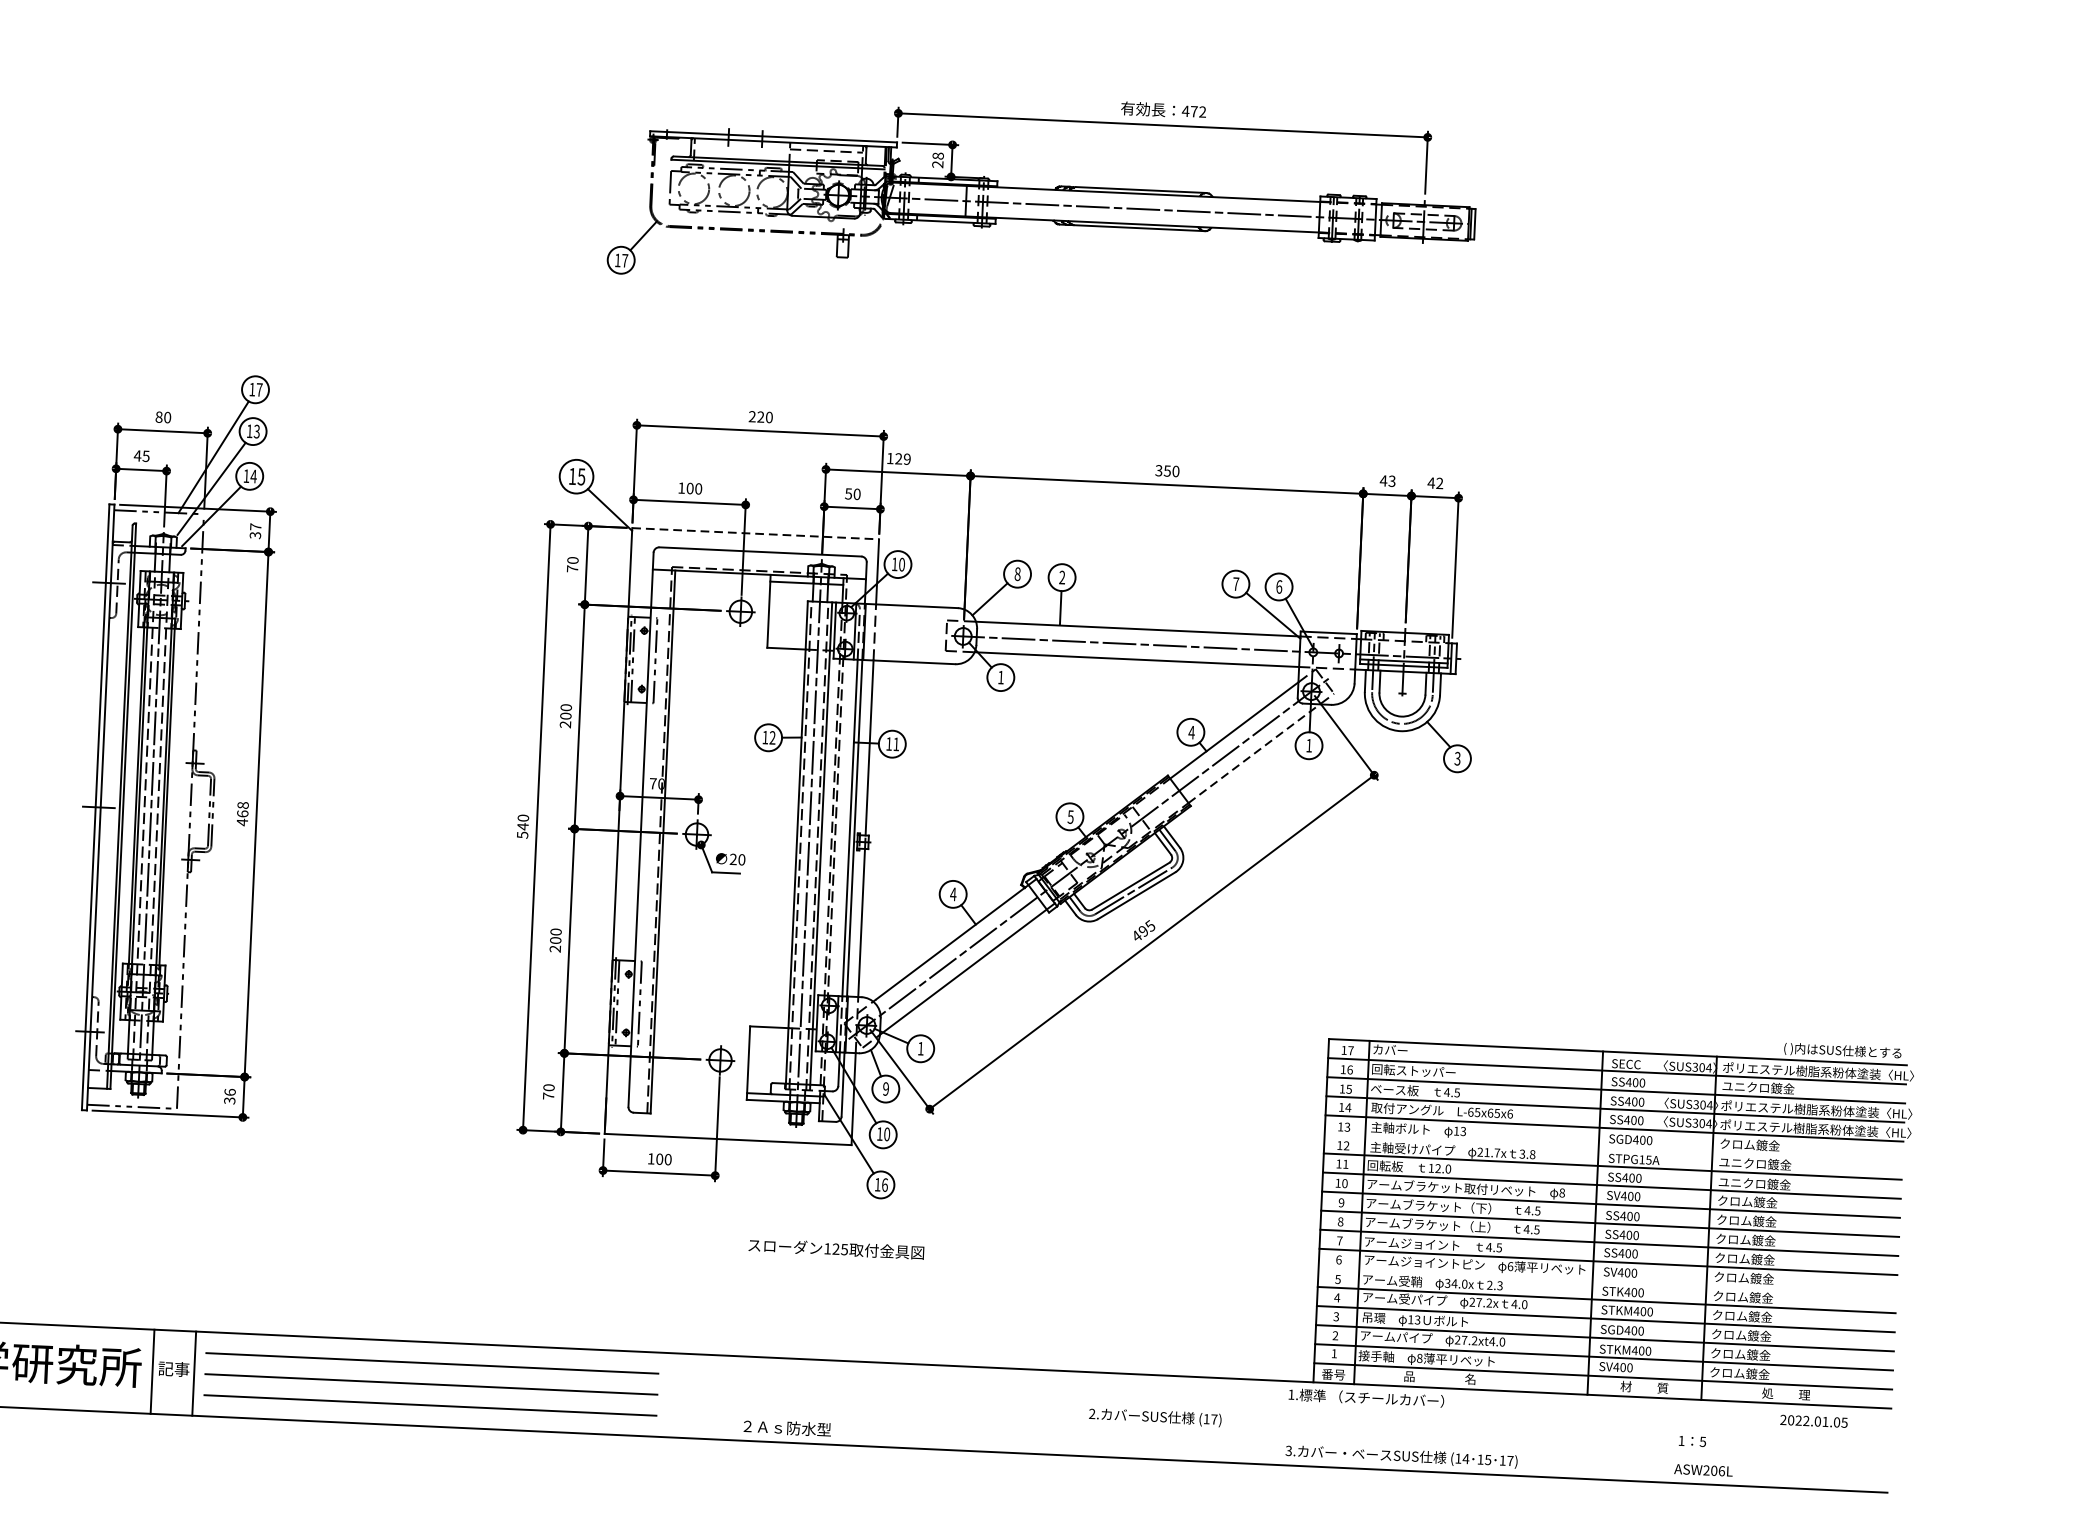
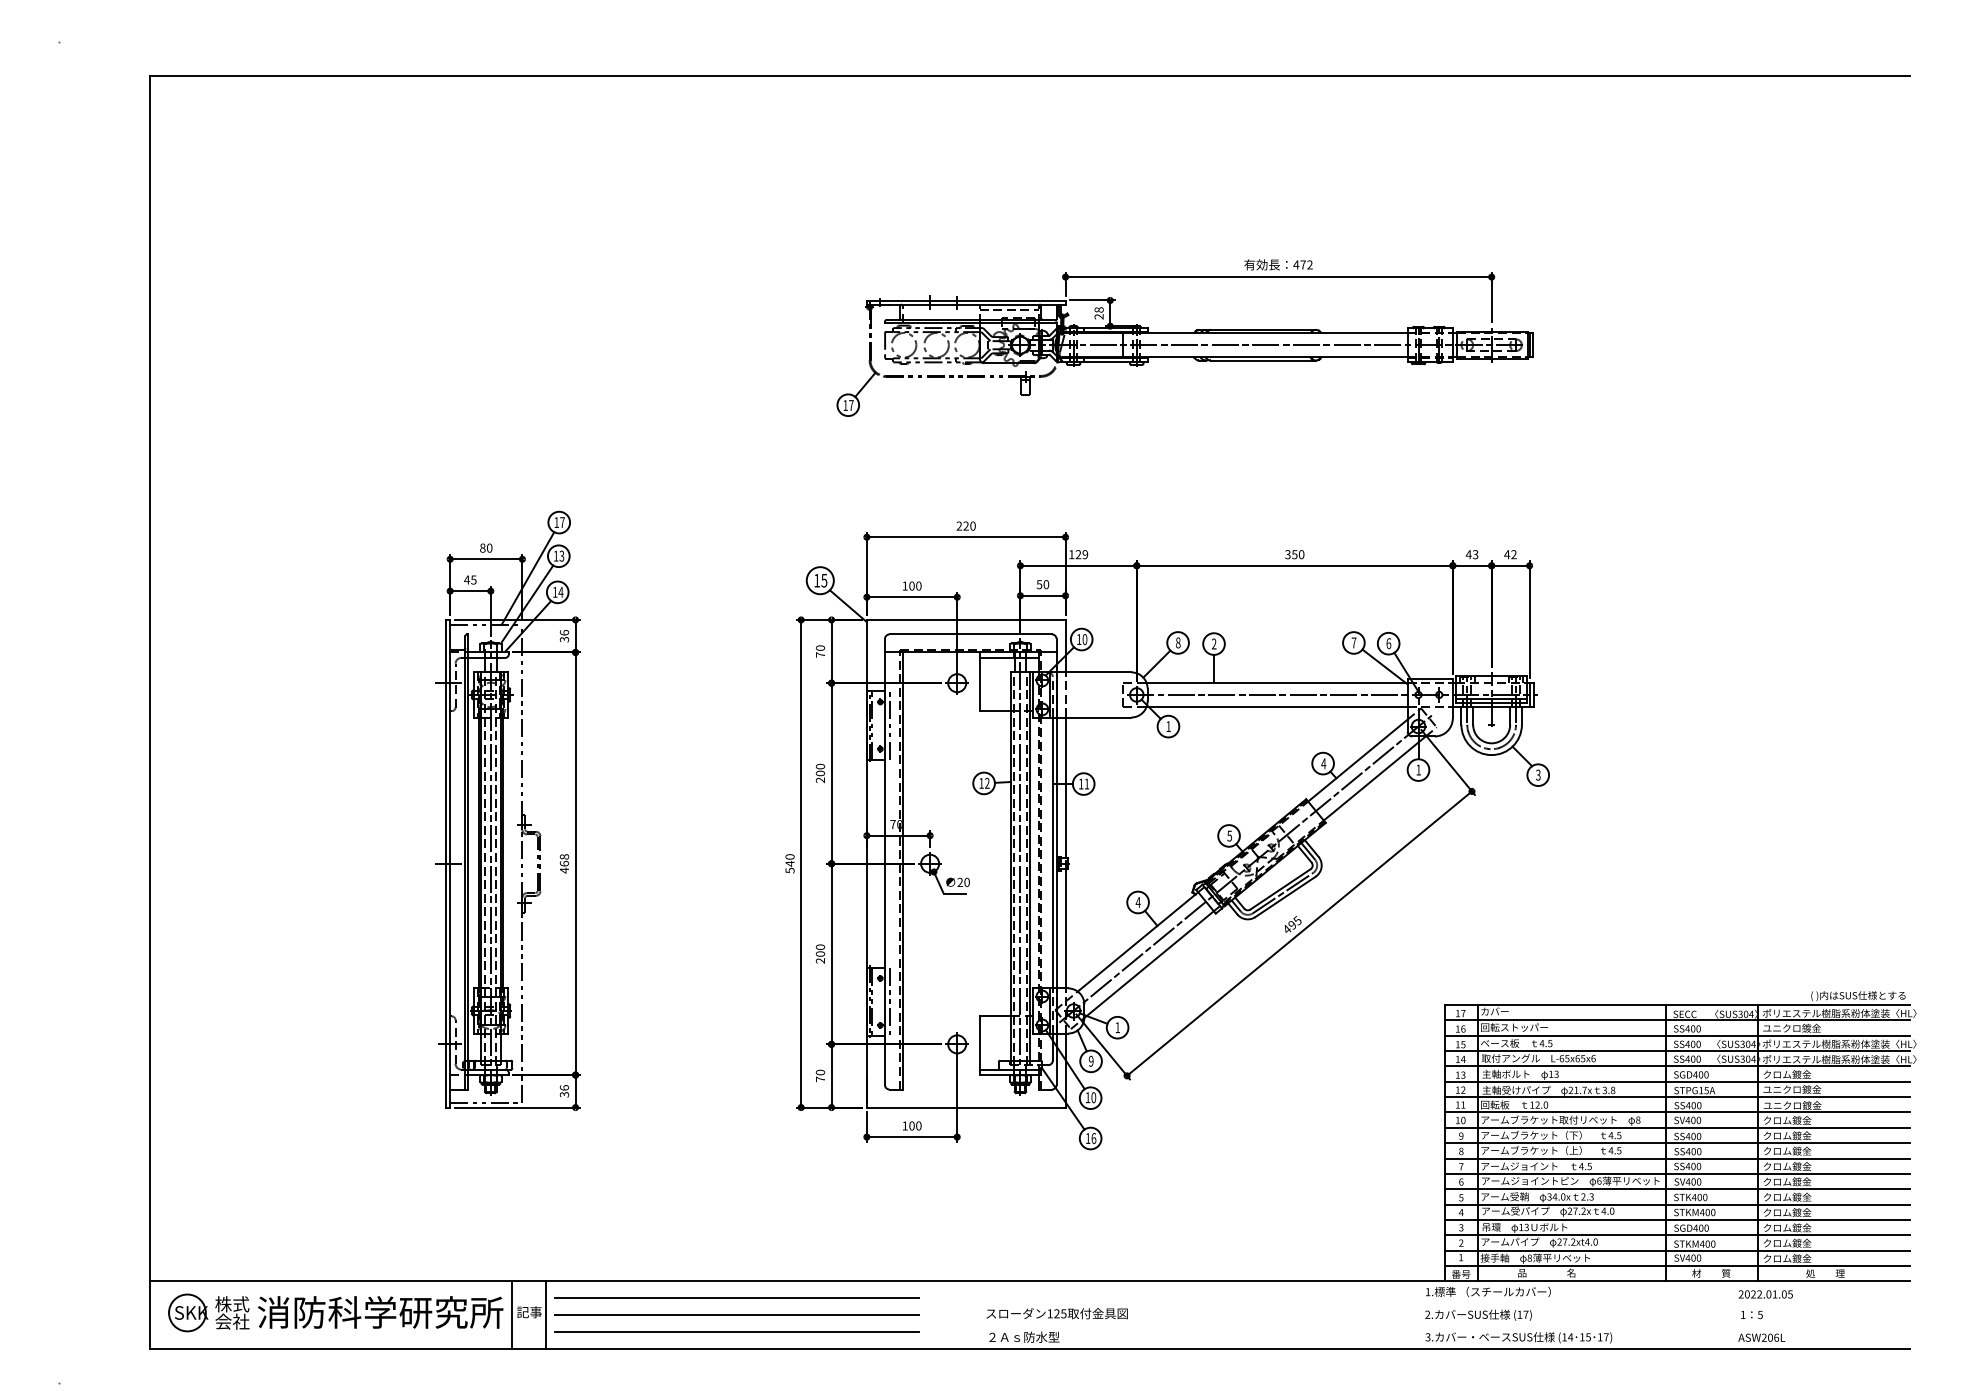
text: (255, 526) -> (564, 632), 37 -> 36
line: (755, 533) -> (966, 619), dashed -> solid
line: (1255, 753) -> (1375, 778), dashed -> solid
line: (1613, 1147) -> (1677, 1081), added
text: (835, 1248) -> (1056, 1313), moved
line: (1607, 1281) -> (1677, 1189), added
text: (1155, 1416) -> (1478, 1314), moved
text: (1813, 1421) -> (1765, 1294), moved

